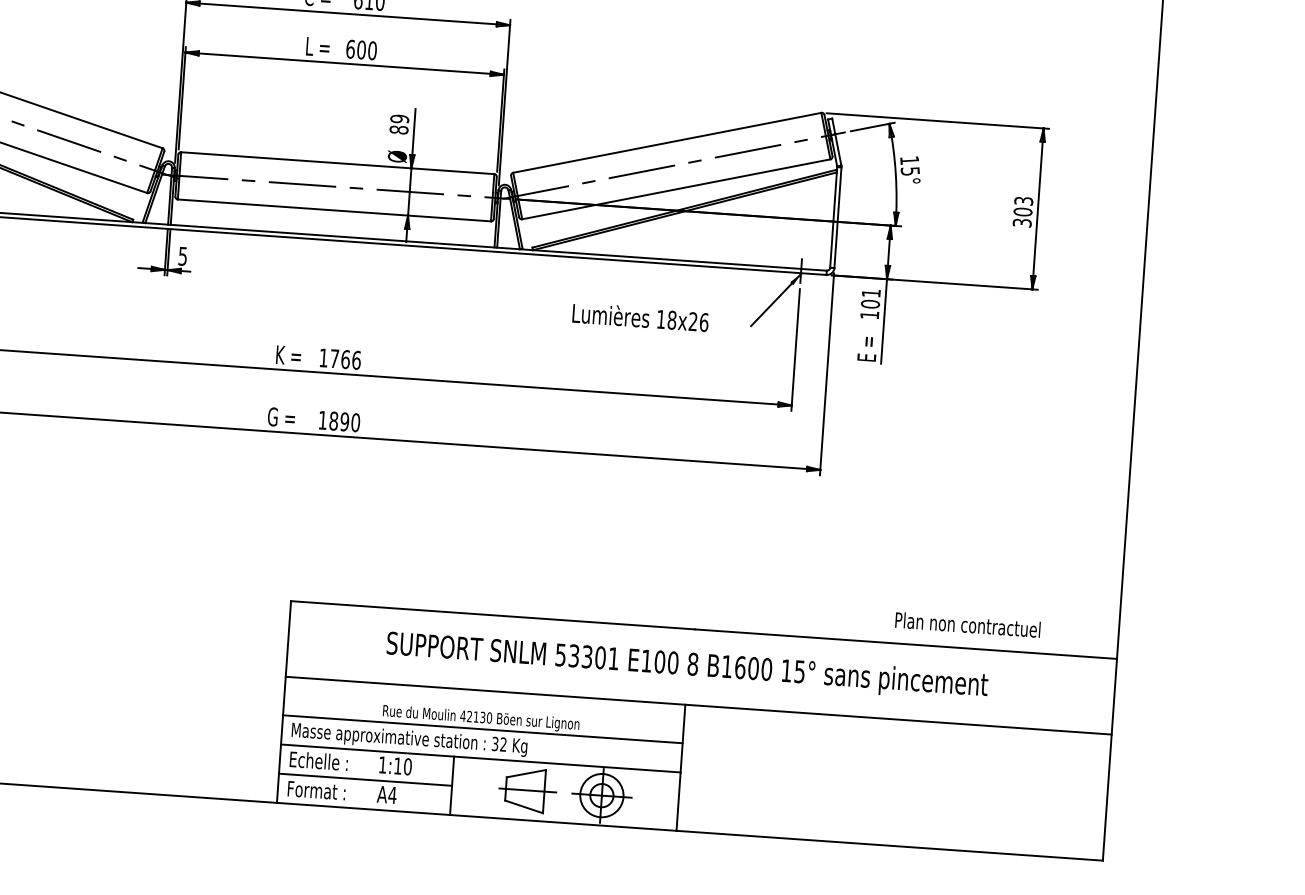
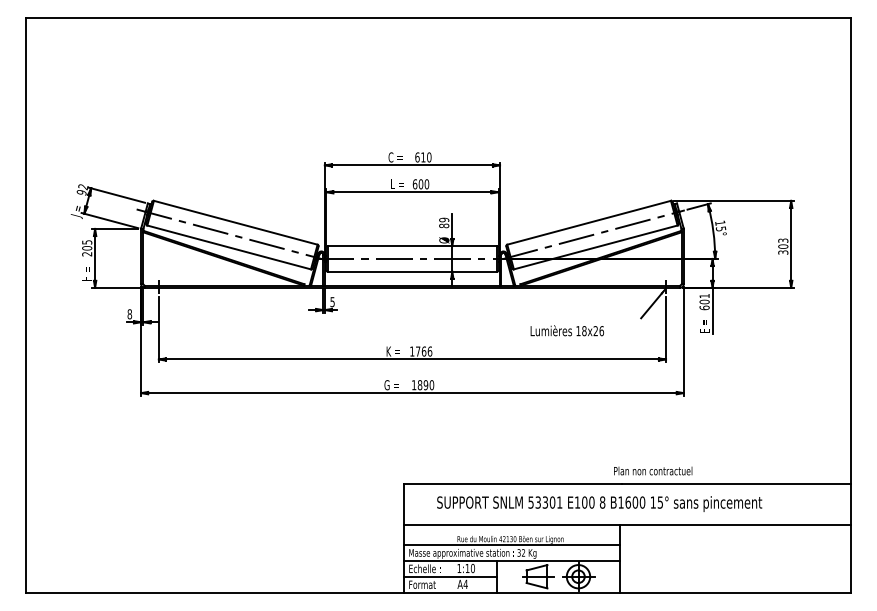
text: (869, 314) -> (704, 307), 101 -> 601
text: (639, 316) -> (566, 330), moved
text: (968, 623) -> (653, 470), moved
text: (687, 665) -> (599, 503), moved

